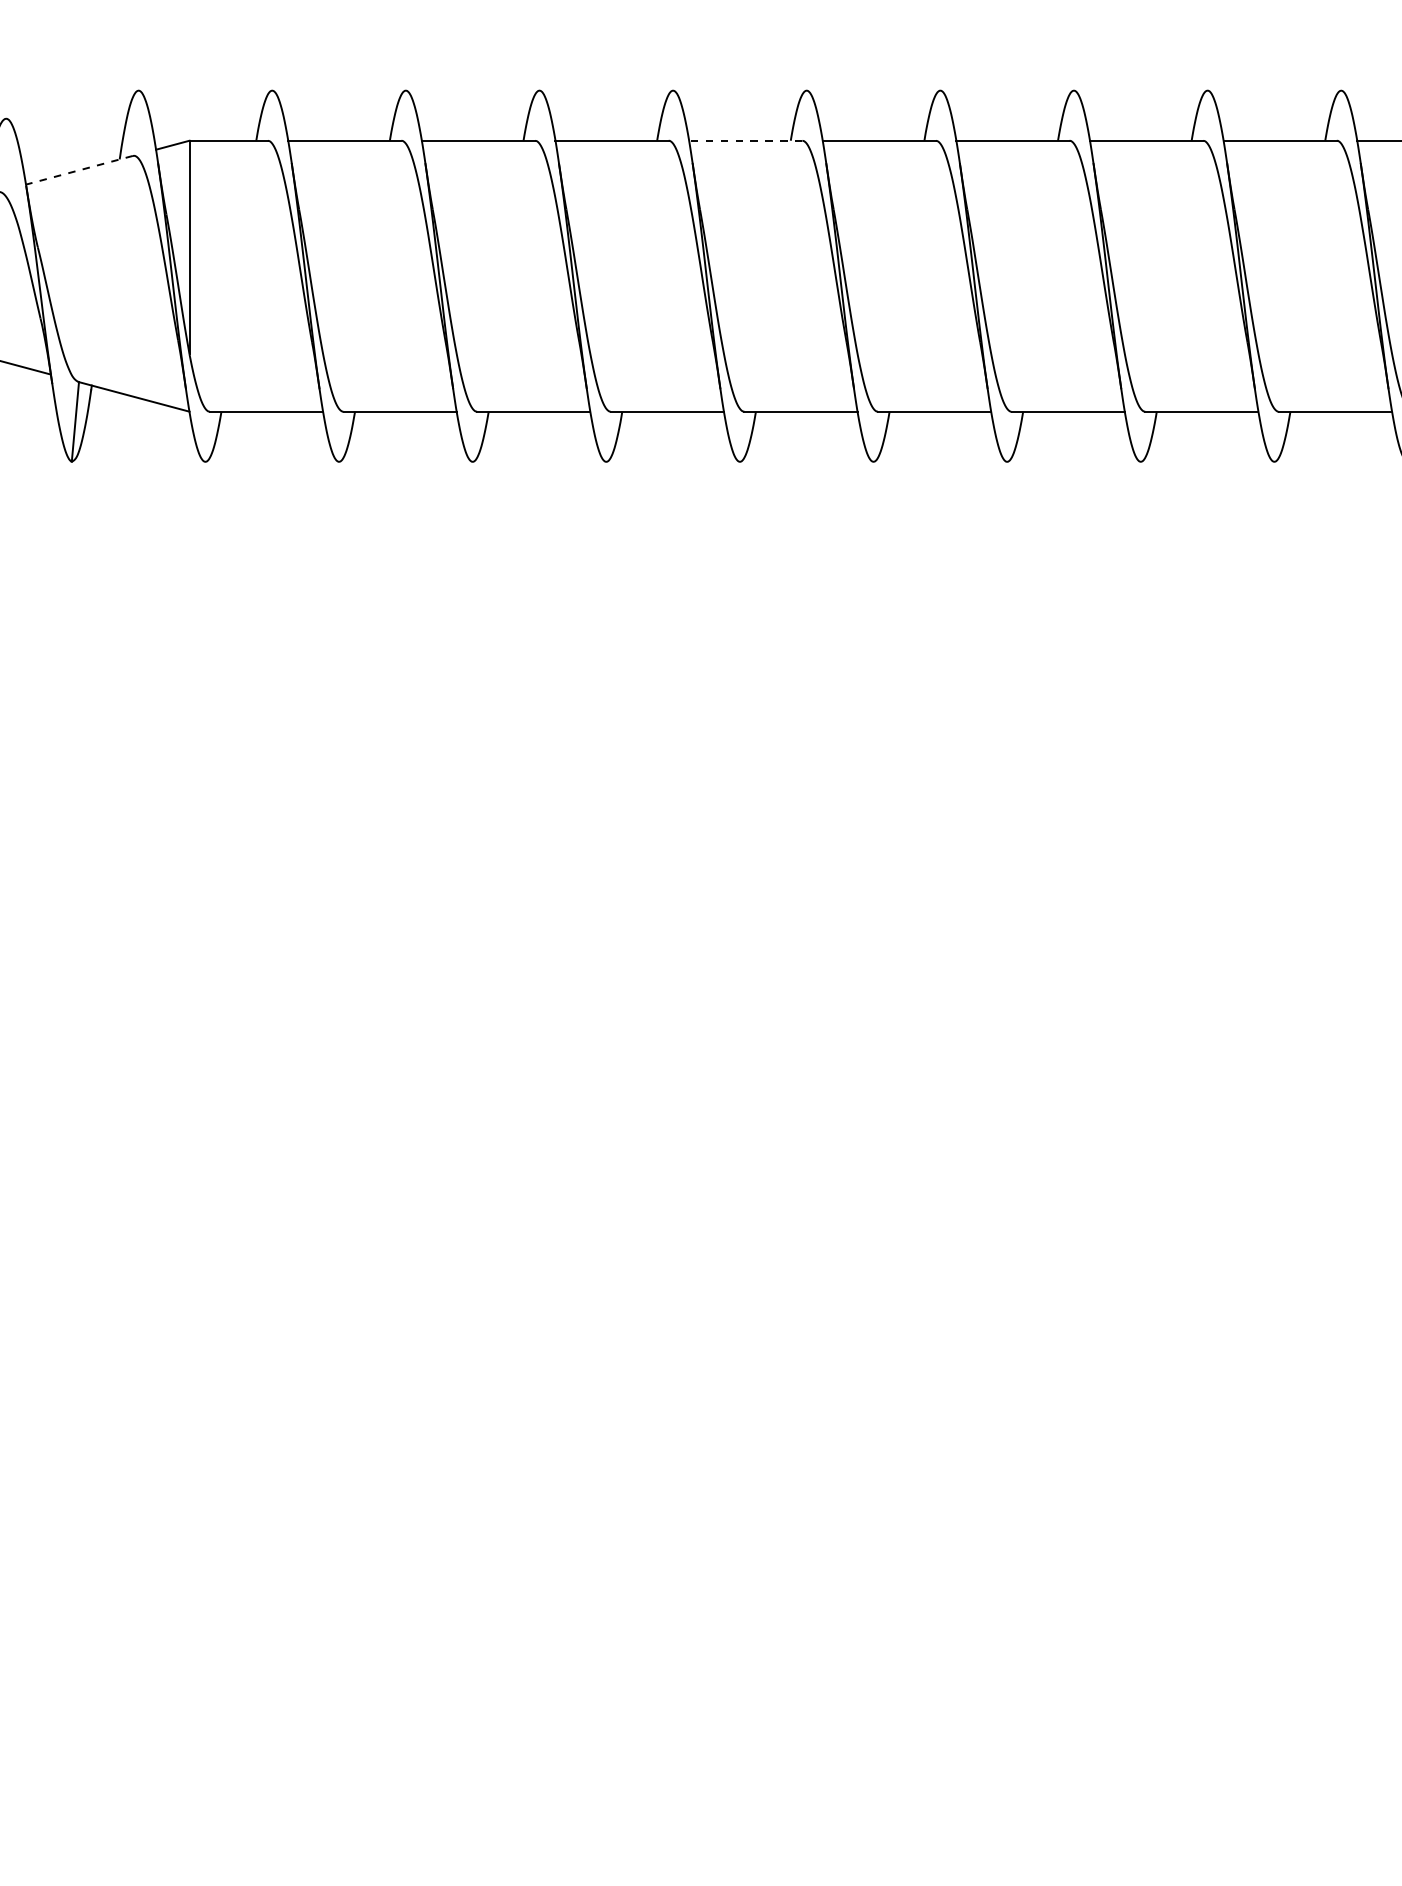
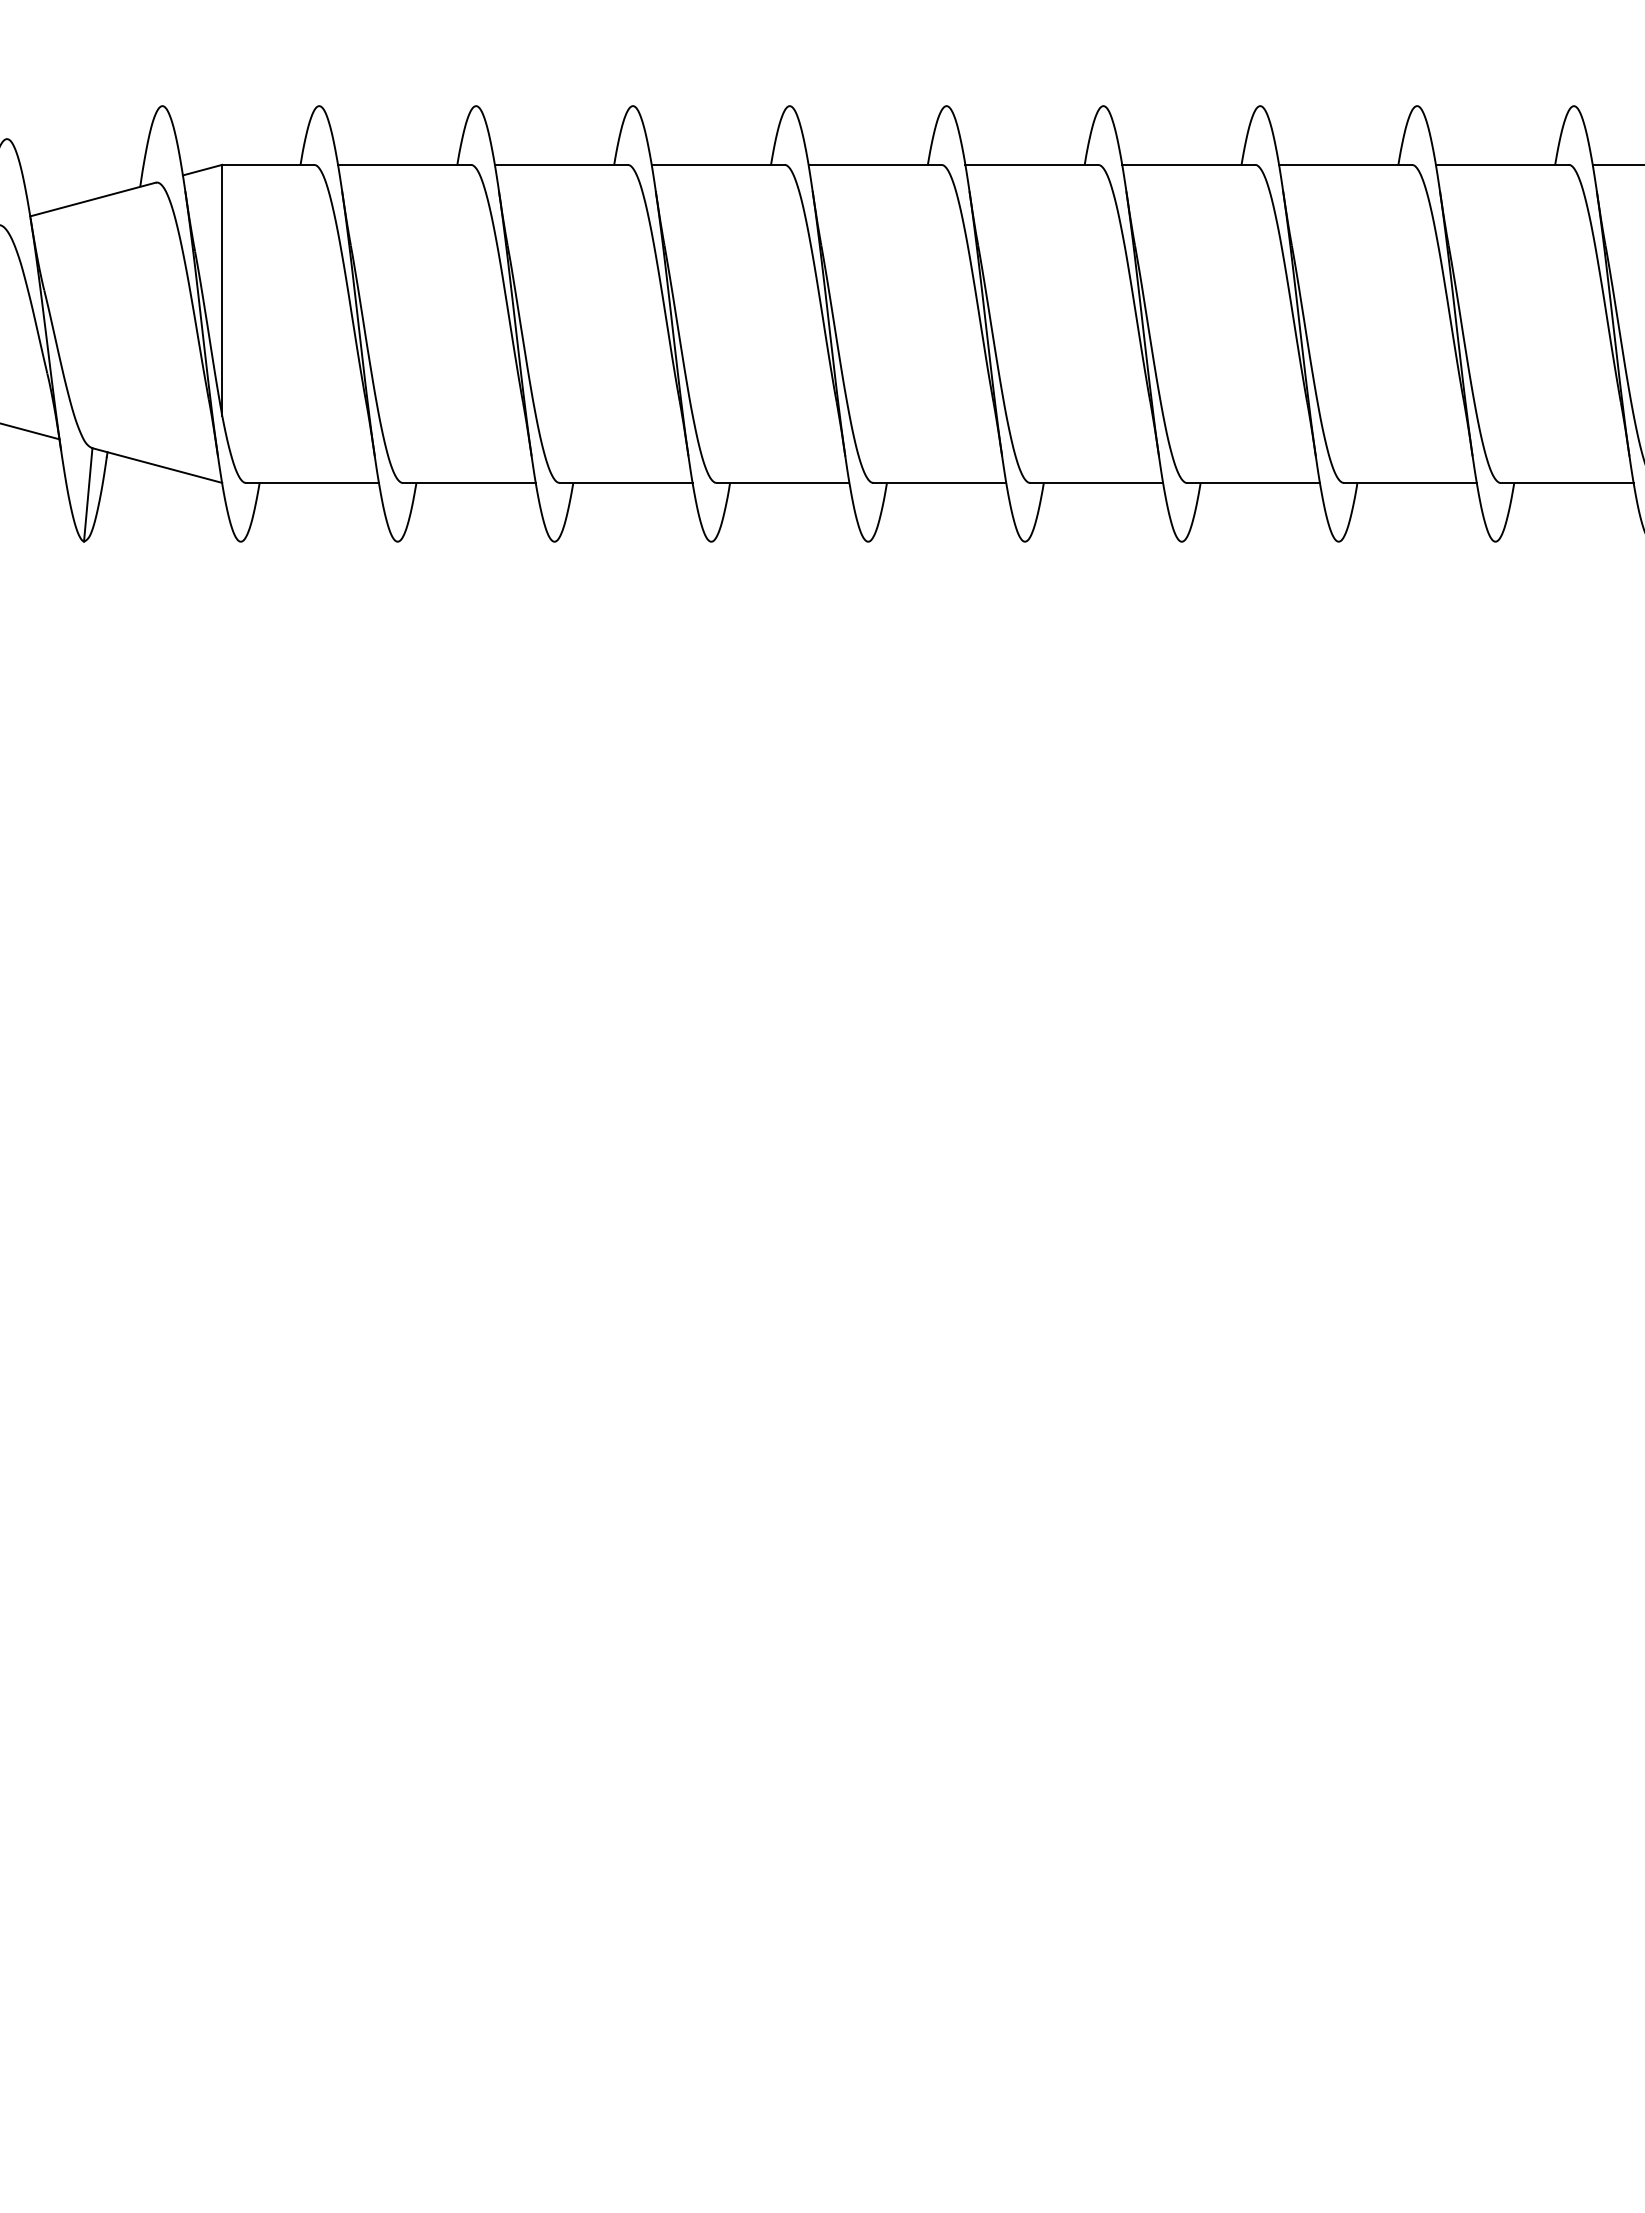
line: (745, 140) -> (874, 164), dashed -> solid
line: (79, 170) -> (92, 199), dashed -> solid

